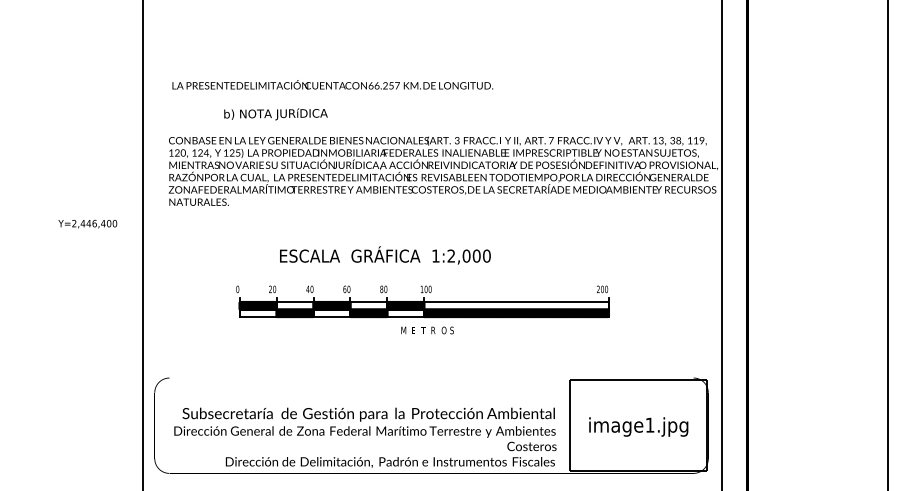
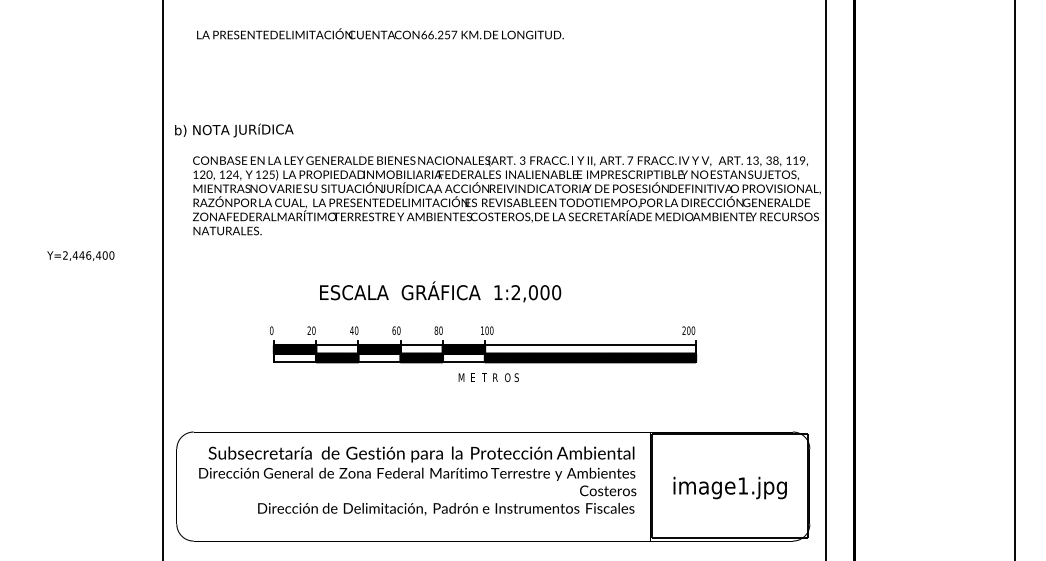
text: (332, 84) -> (380, 33), moved
text: (275, 114) -> (233, 130), moved
text: (87, 223) -> (80, 255), moved
text: (365, 437) -> (417, 480), moved

